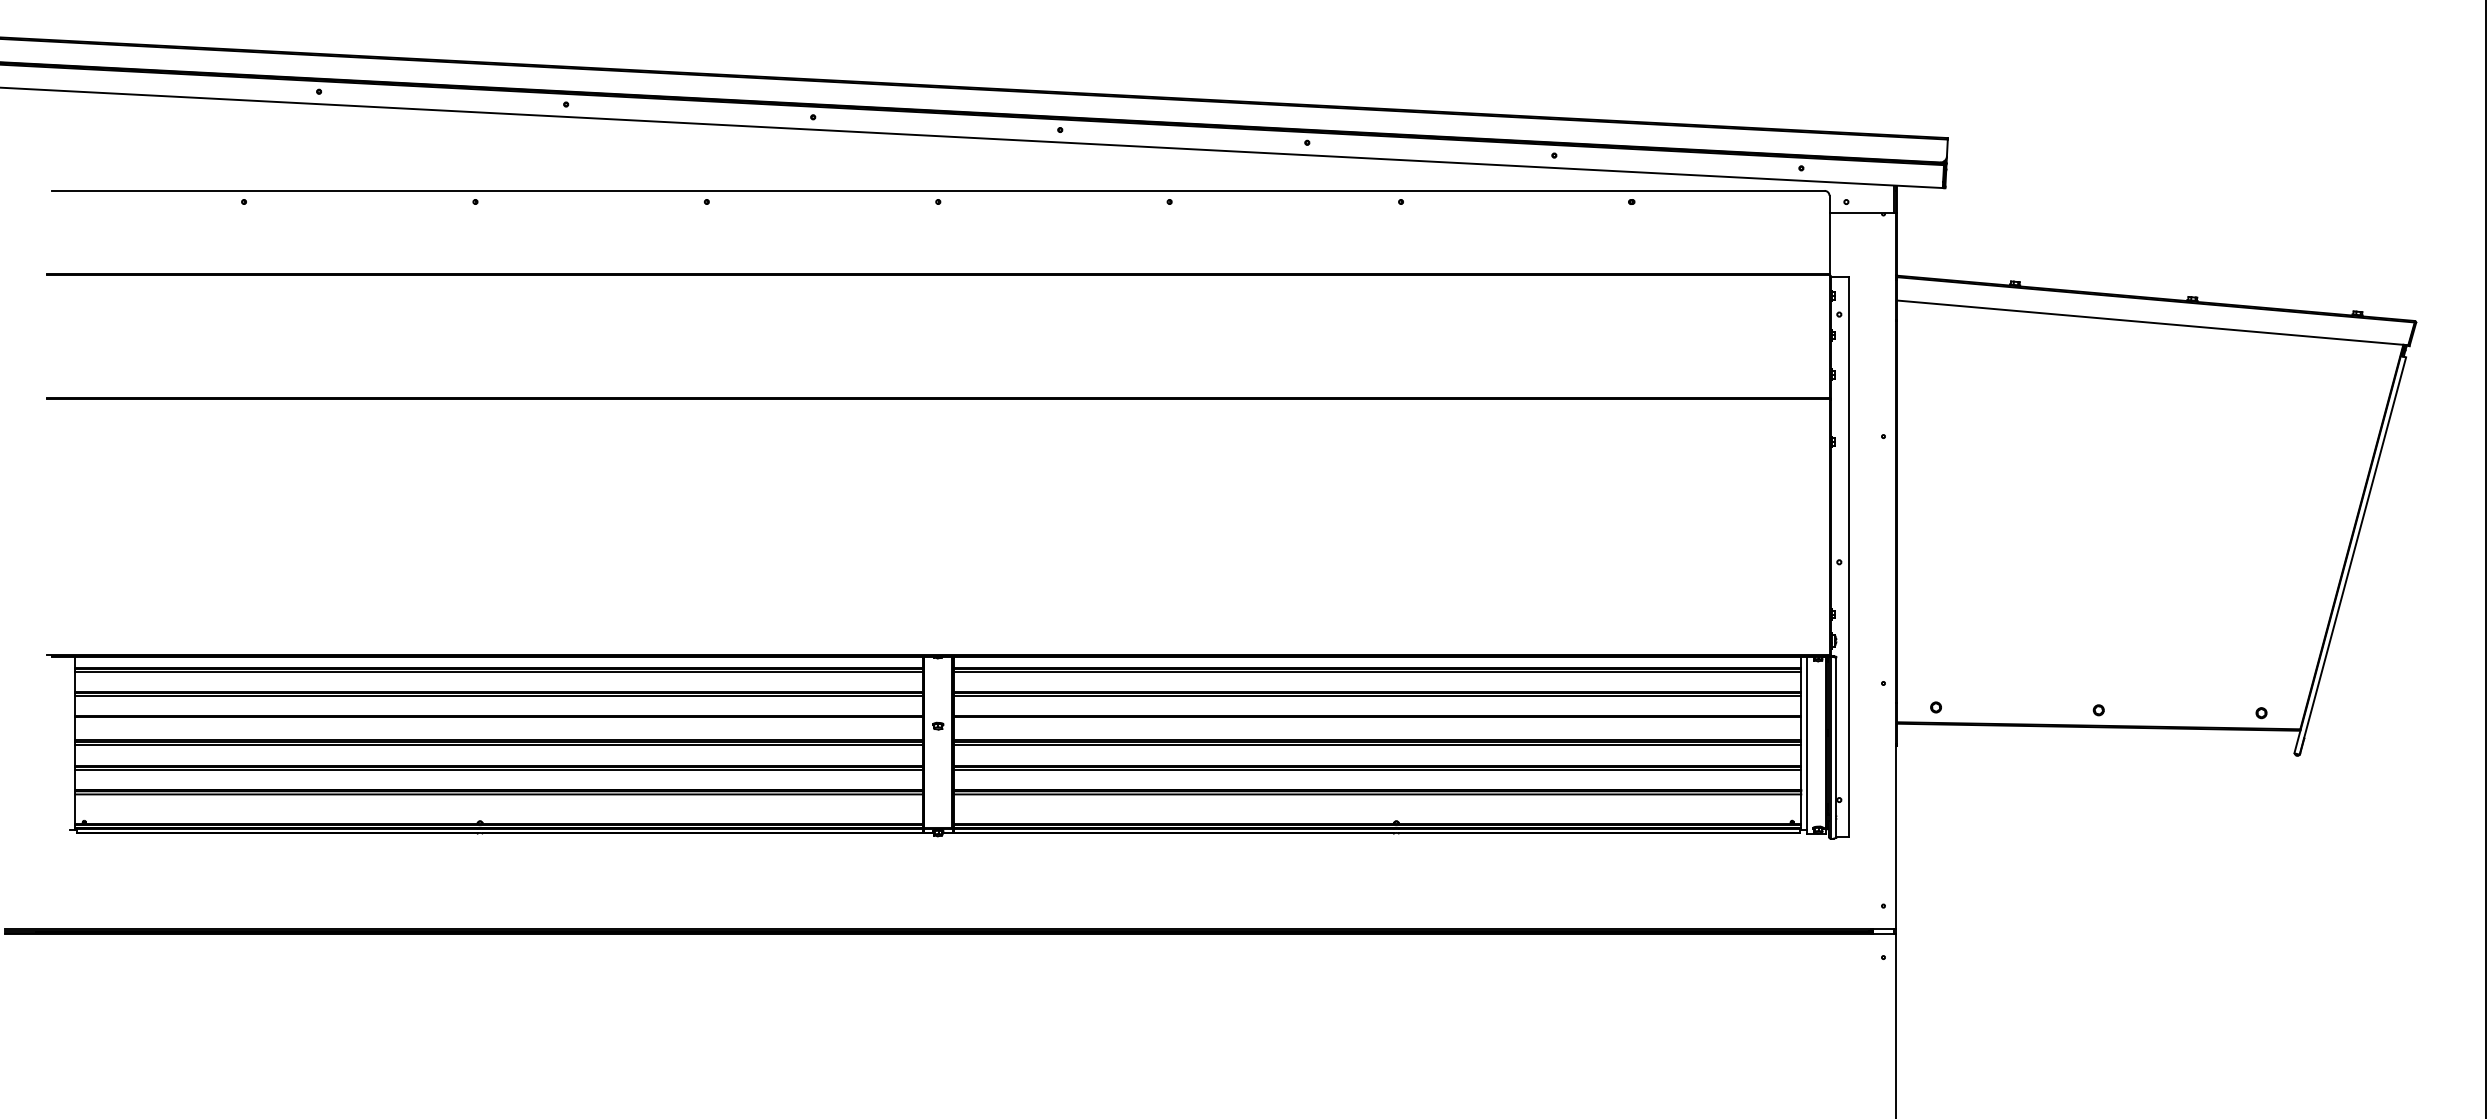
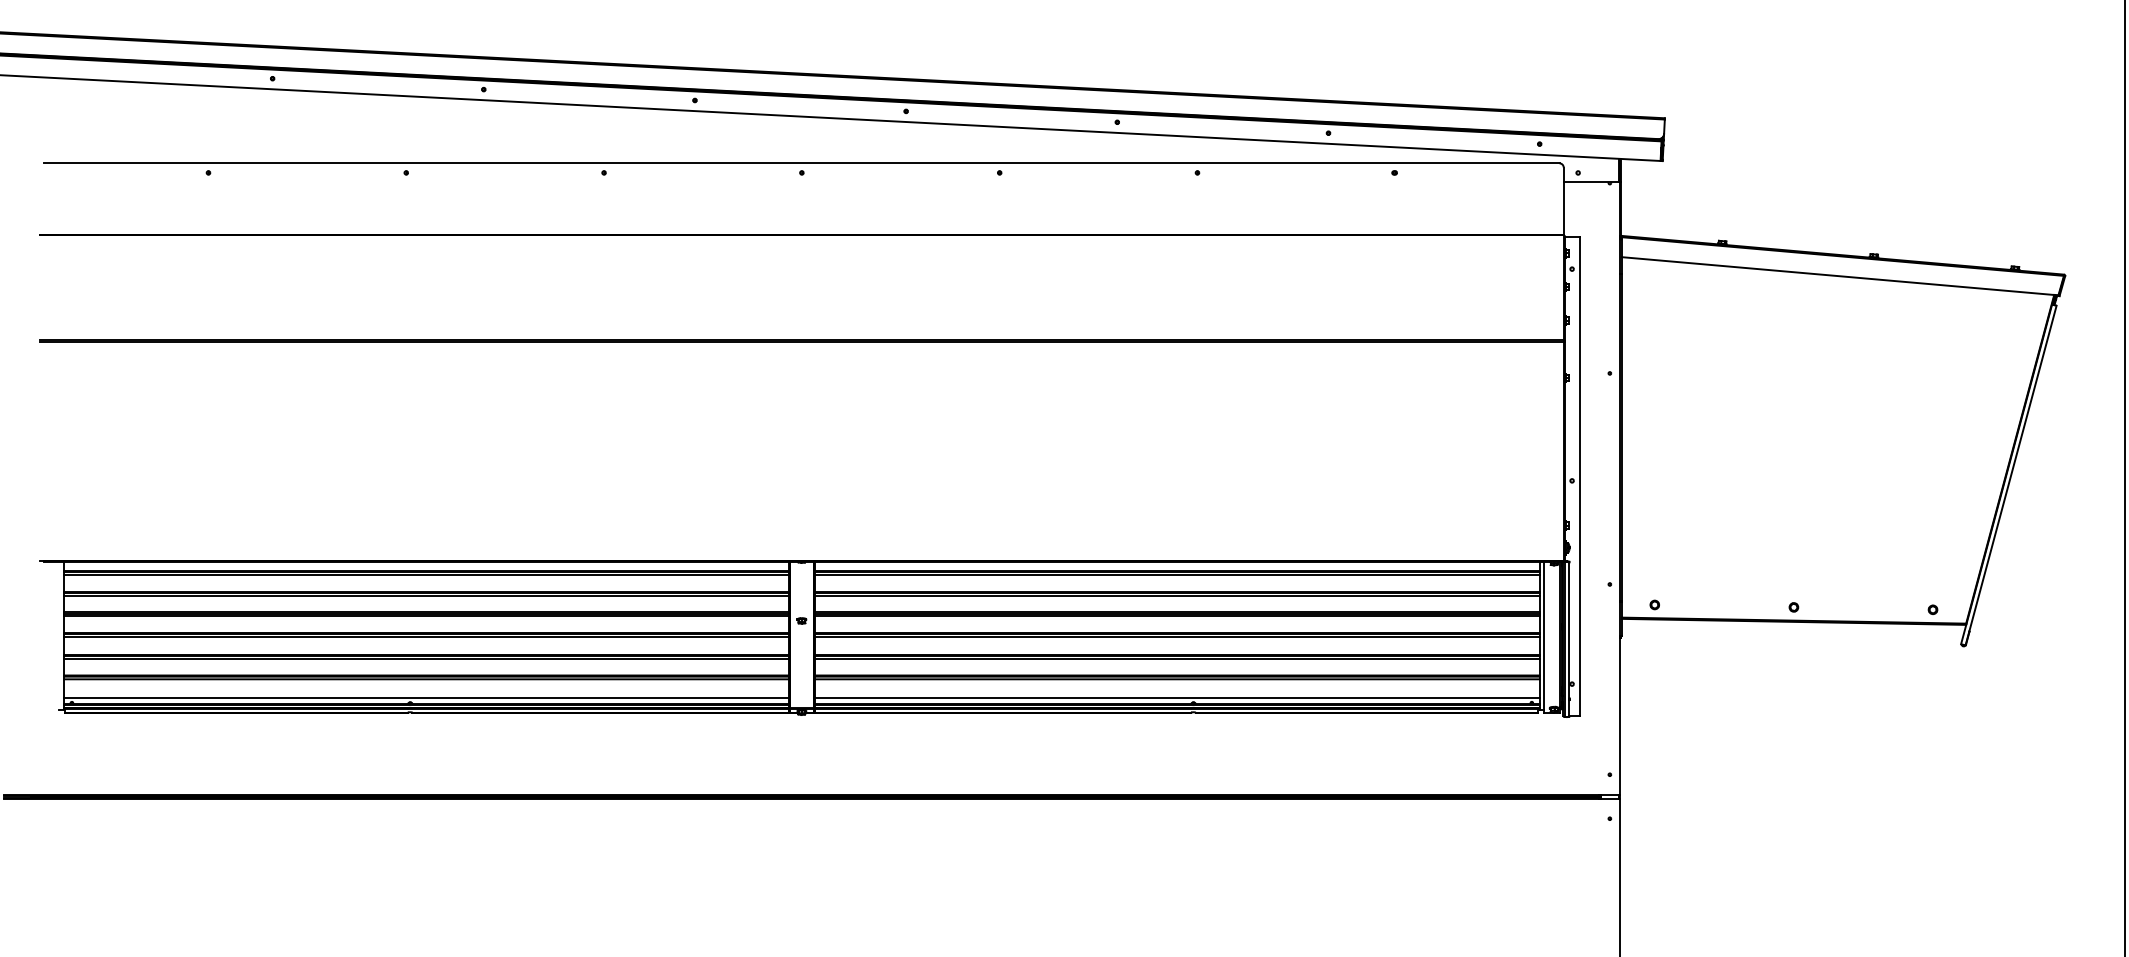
line: (498, 720) -> (425, 616), added
line: (1377, 720) -> (1177, 616), added
line: (498, 816) -> (425, 698), added
line: (1377, 816) -> (1177, 698), added

